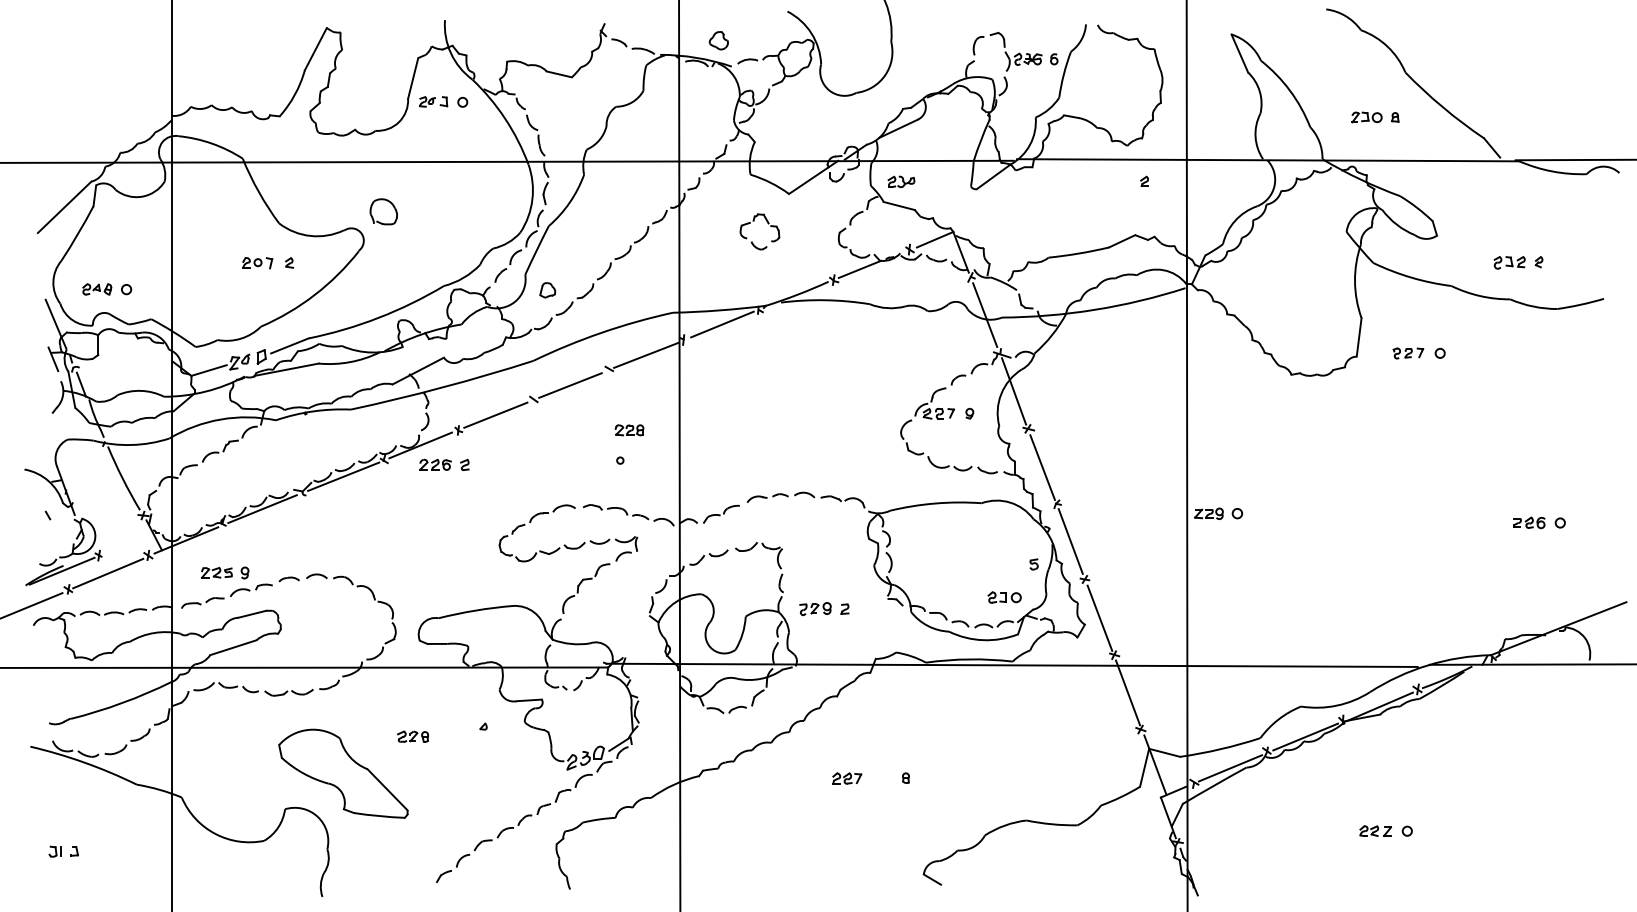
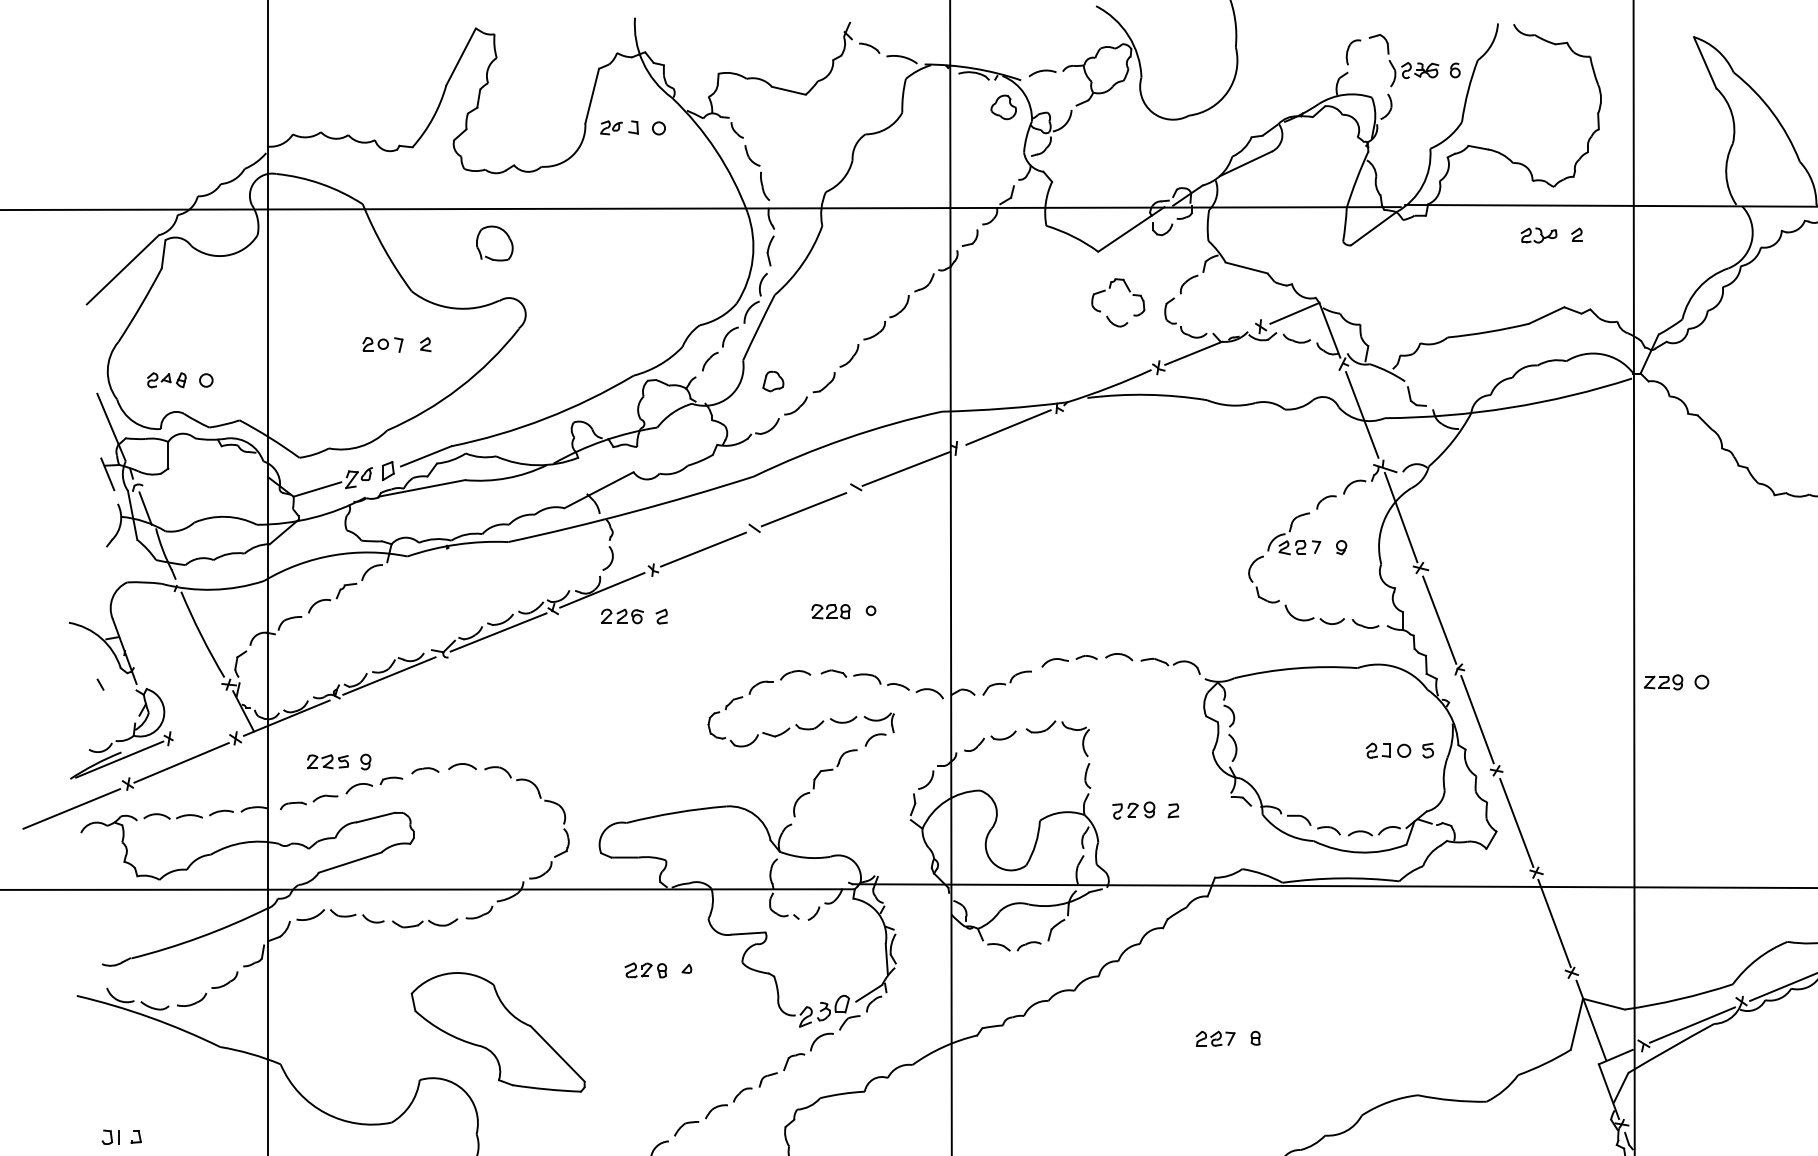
part: (718, 40) -> (1003, 107), moved
part: (901, 181) -> (1539, 234), moved
part: (388, 202) -> (501, 230), moved
part: (754, 221) -> (1110, 288), moved
part: (629, 430) -> (830, 611), moved
part: (1004, 597) -> (1388, 750), moved
part: (412, 736) -> (645, 970), moved
part: (847, 778) -> (1215, 1038), moved

